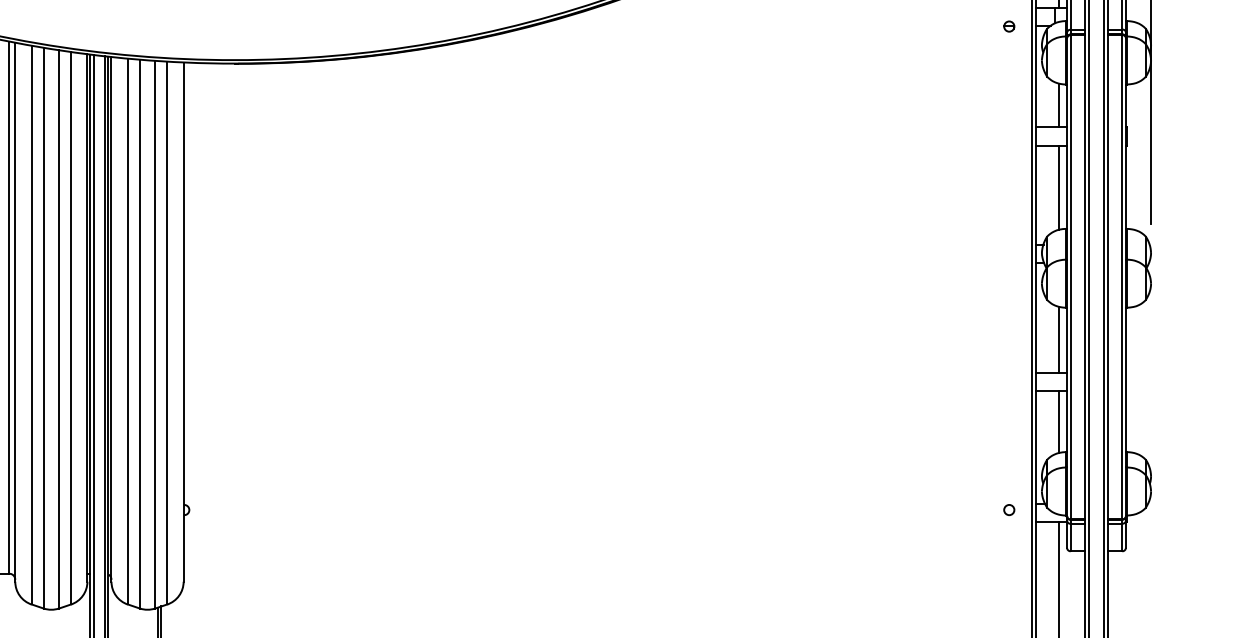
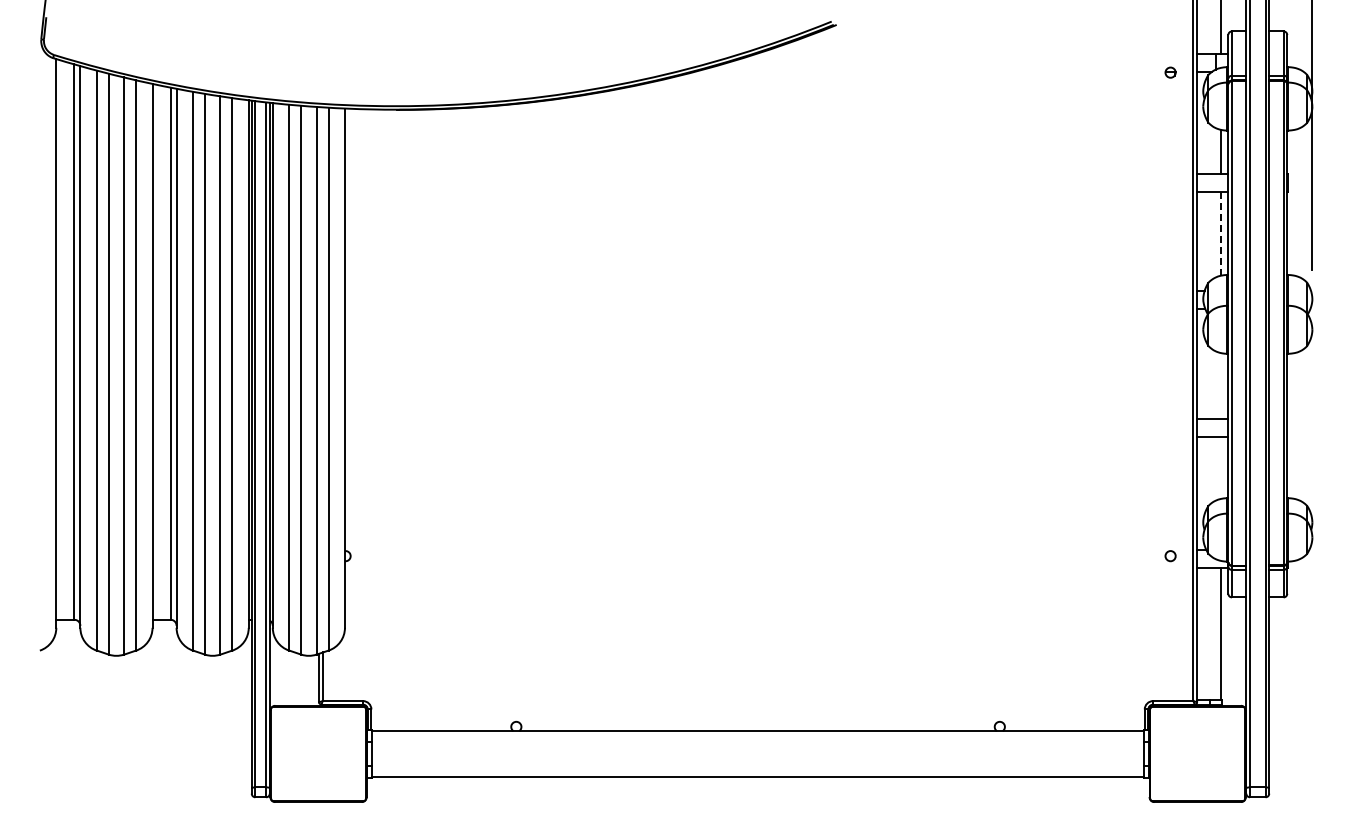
line: (1059, 187) -> (1220, 233), solid -> dashed
line: (1059, 339) -> (1220, 385), removed
line: (1059, 422) -> (1220, 468), removed

